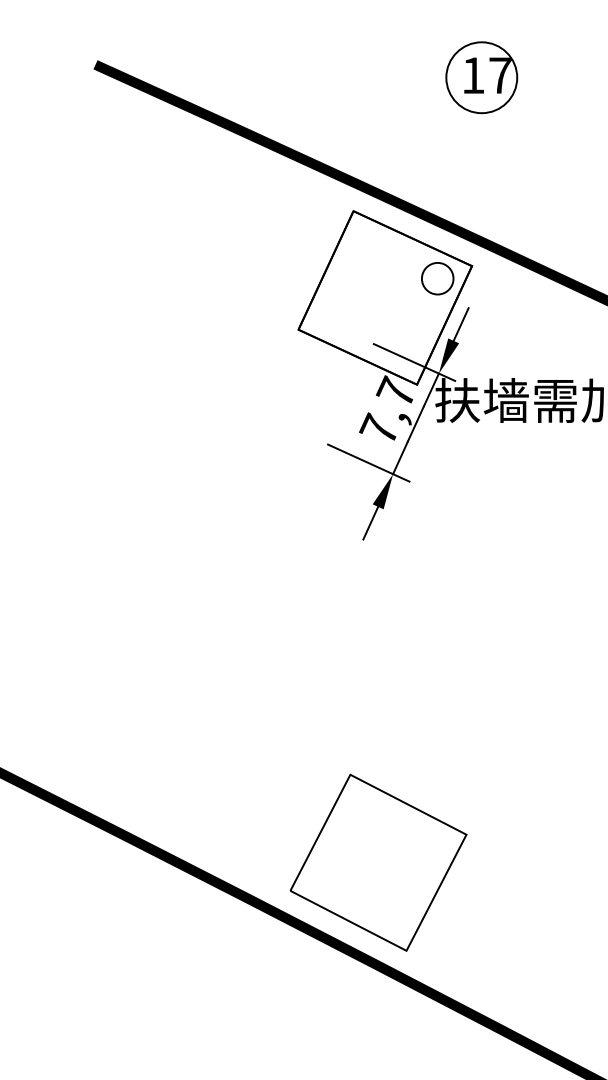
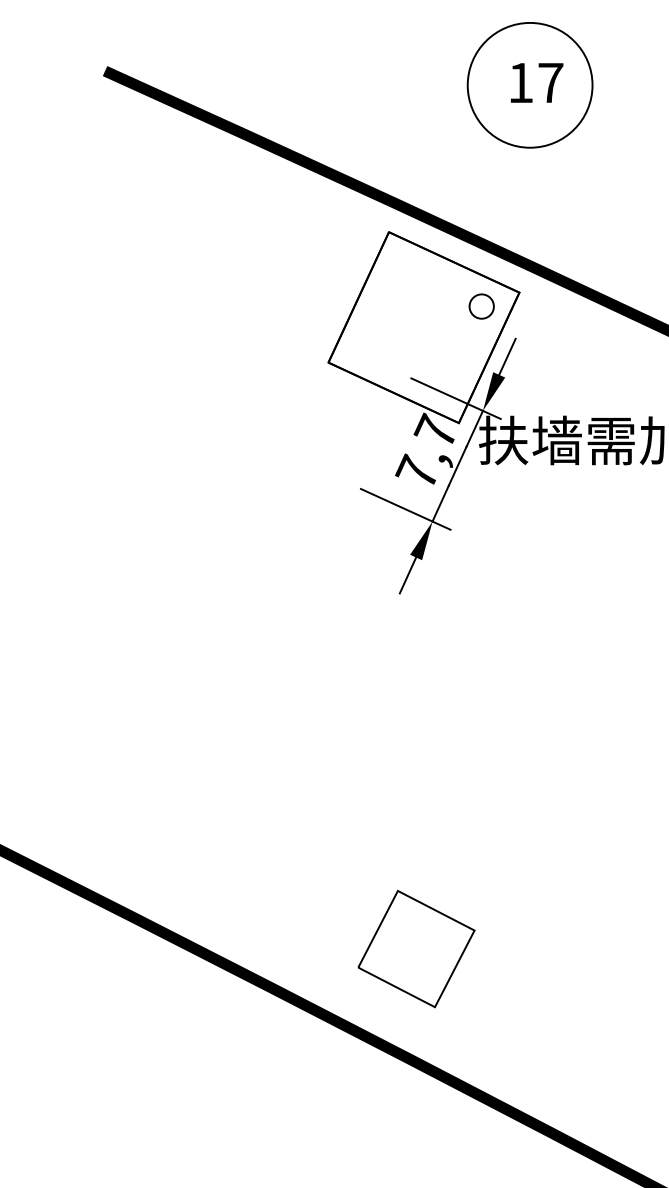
circle: (481, 77) -> (529, 85), size x1.6
circle: (437, 278) -> (481, 306), size x0.7
part: (378, 862) -> (416, 948), size x0.6

